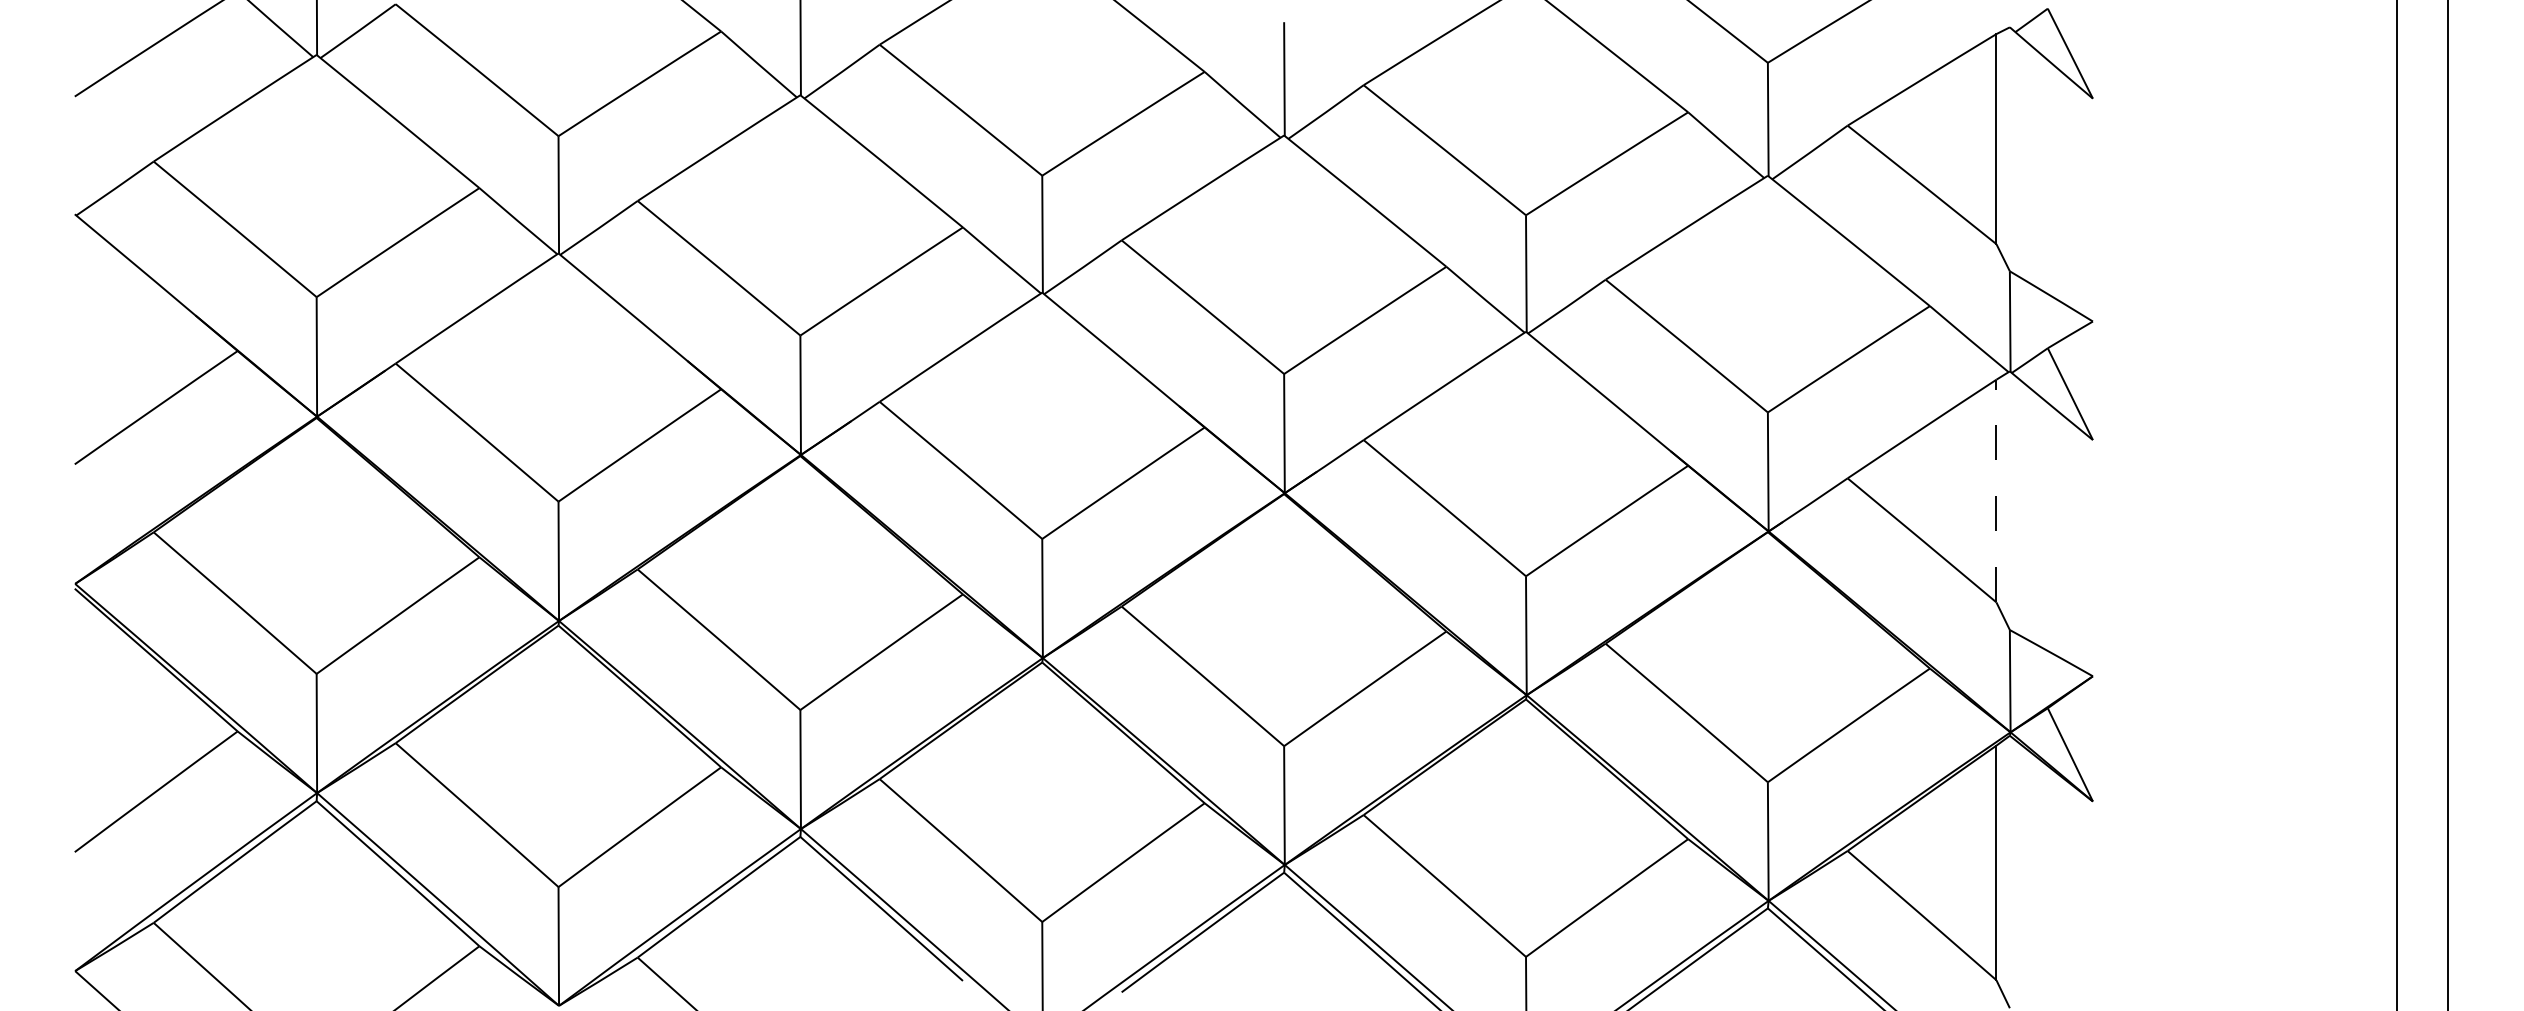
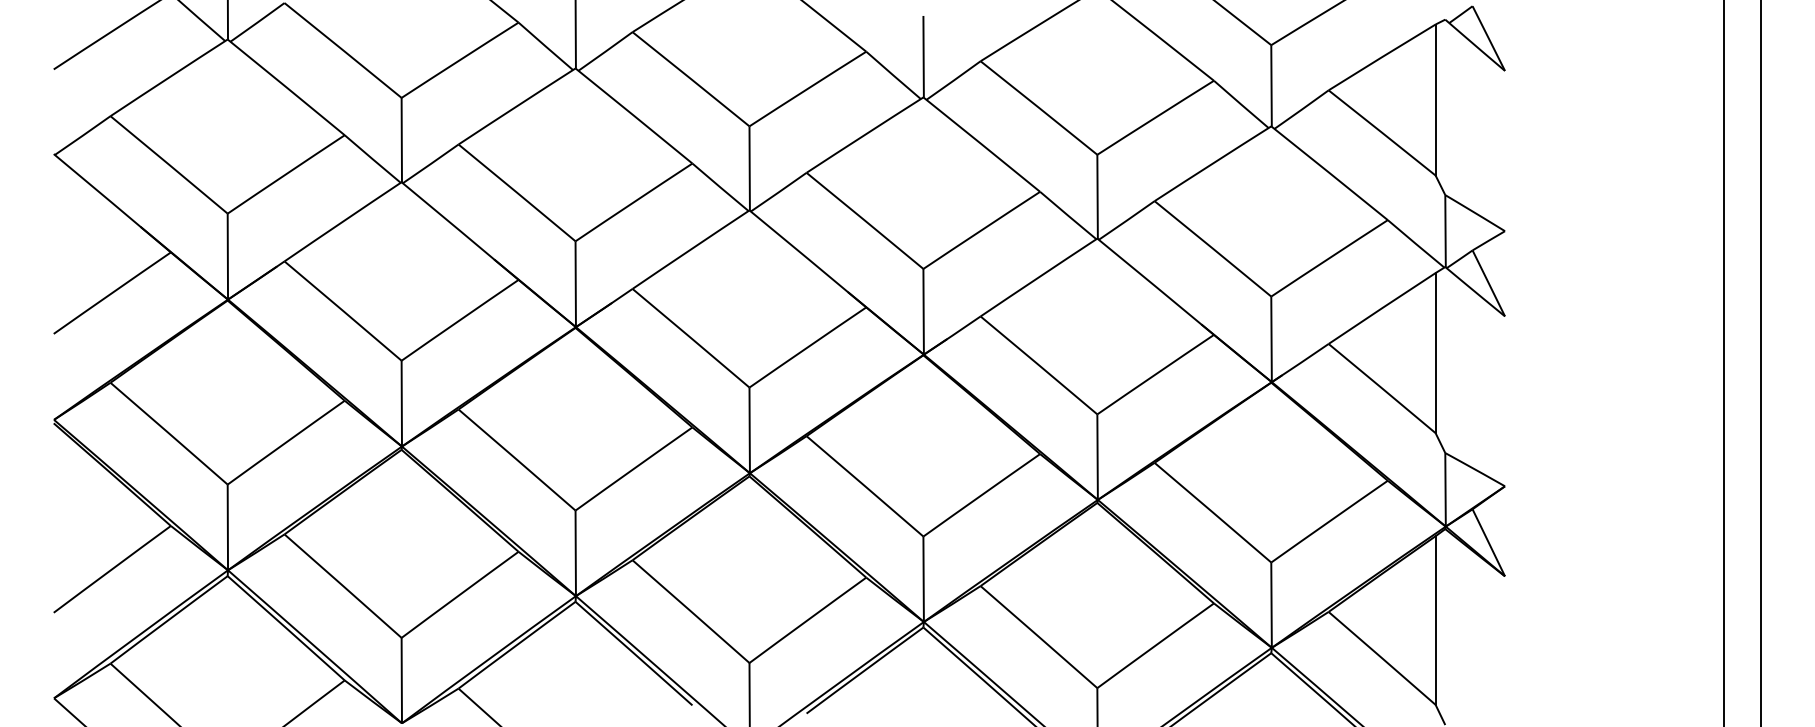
line: (1996, 490) -> (1435, 352), dashed -> solid

